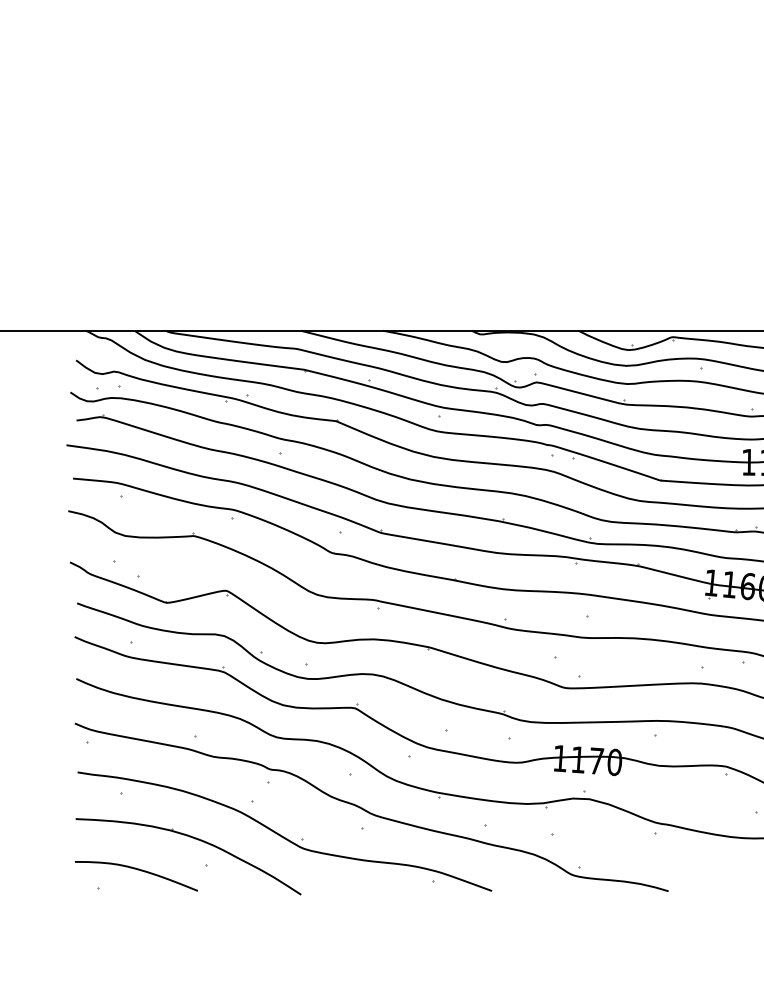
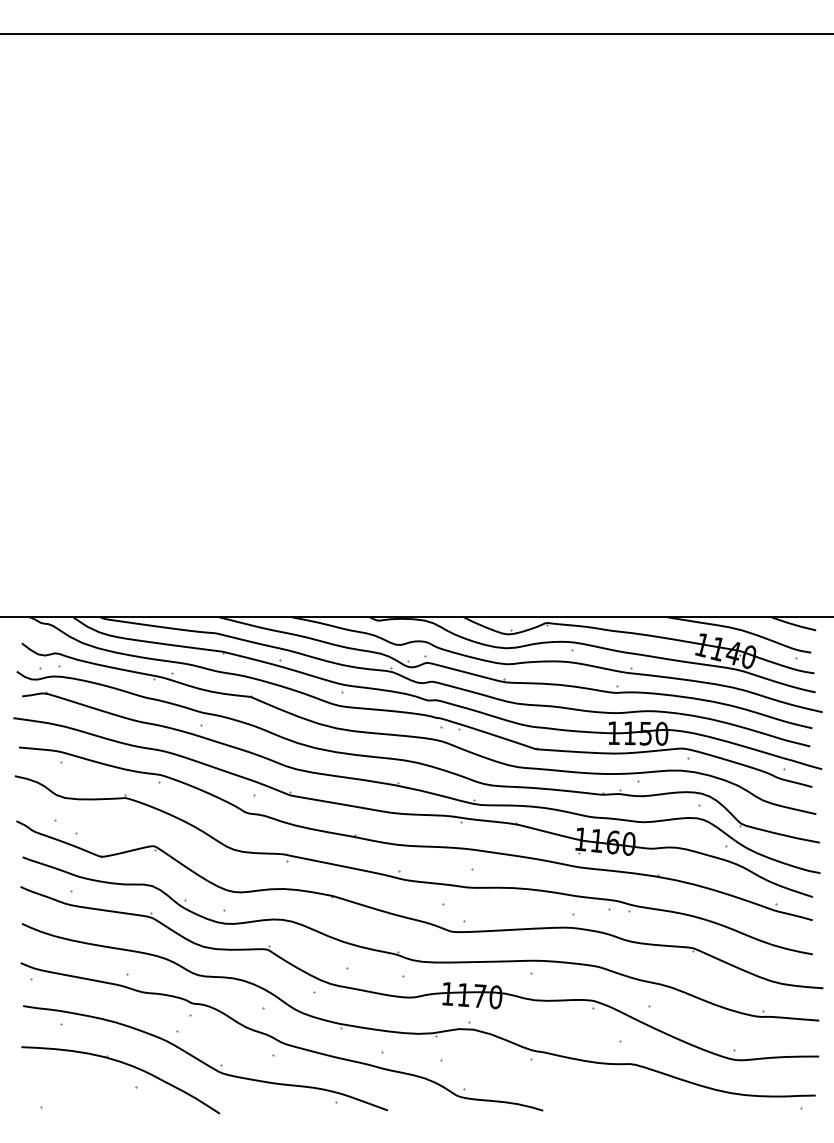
curve: (137, 870) -> (75, 1092), removed

